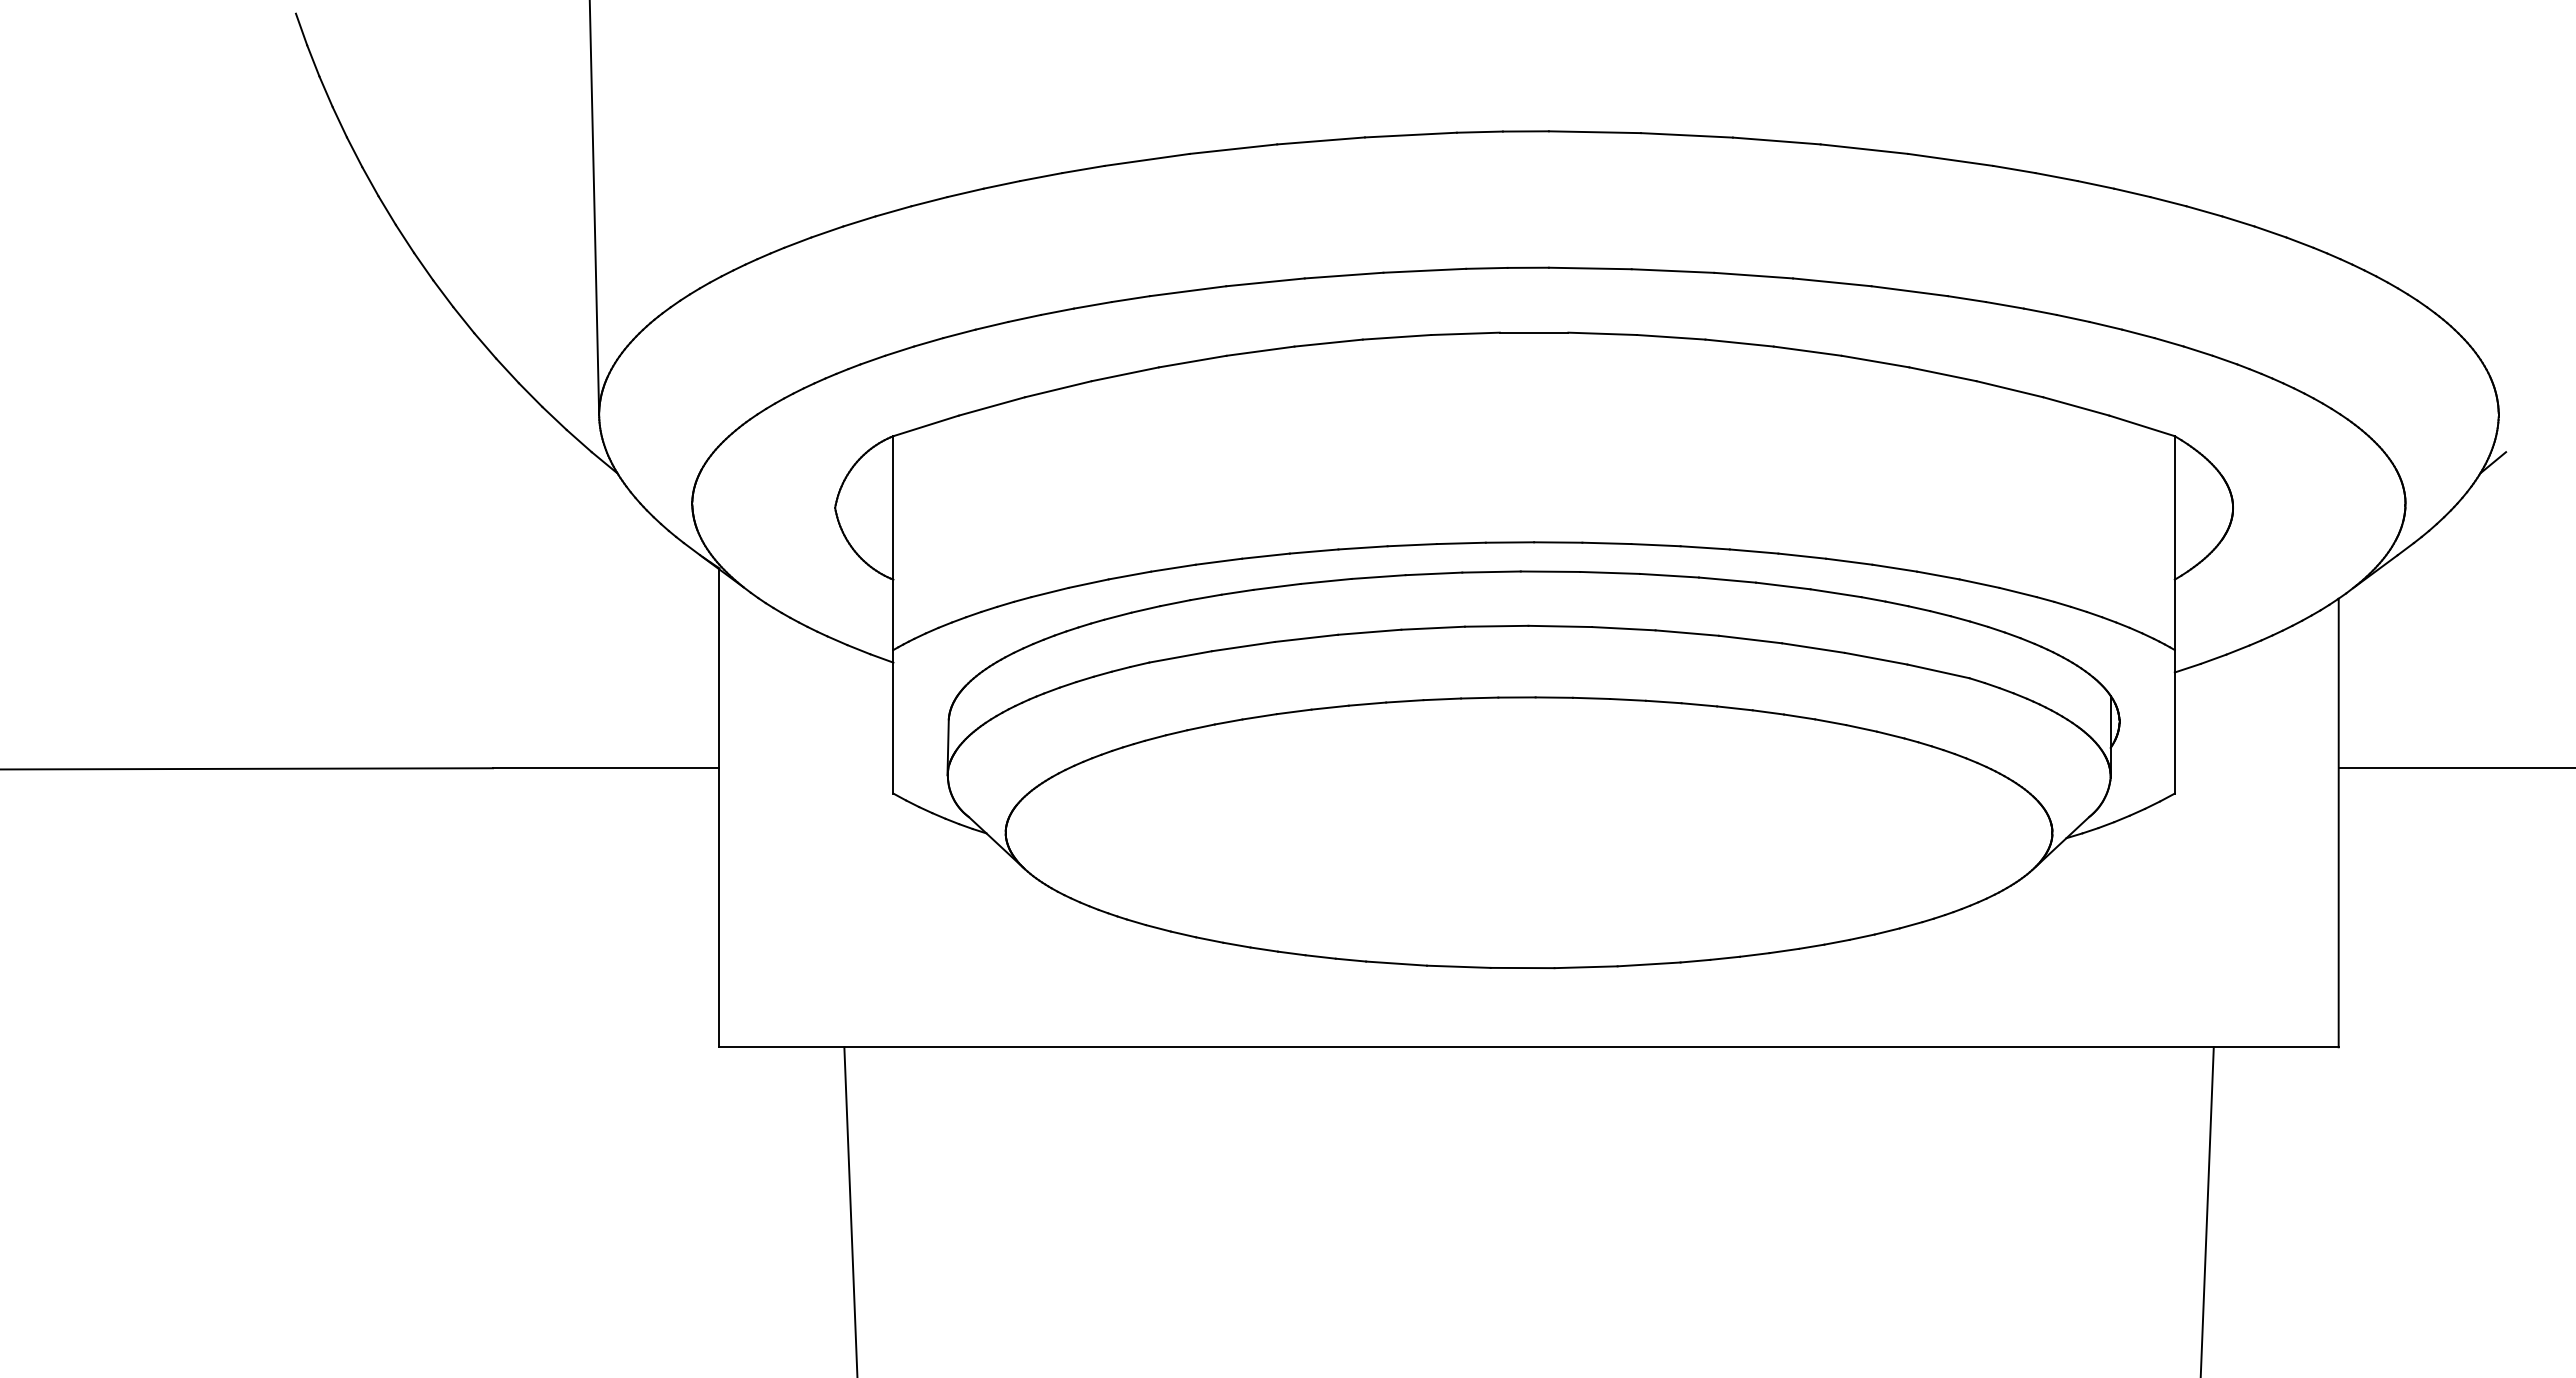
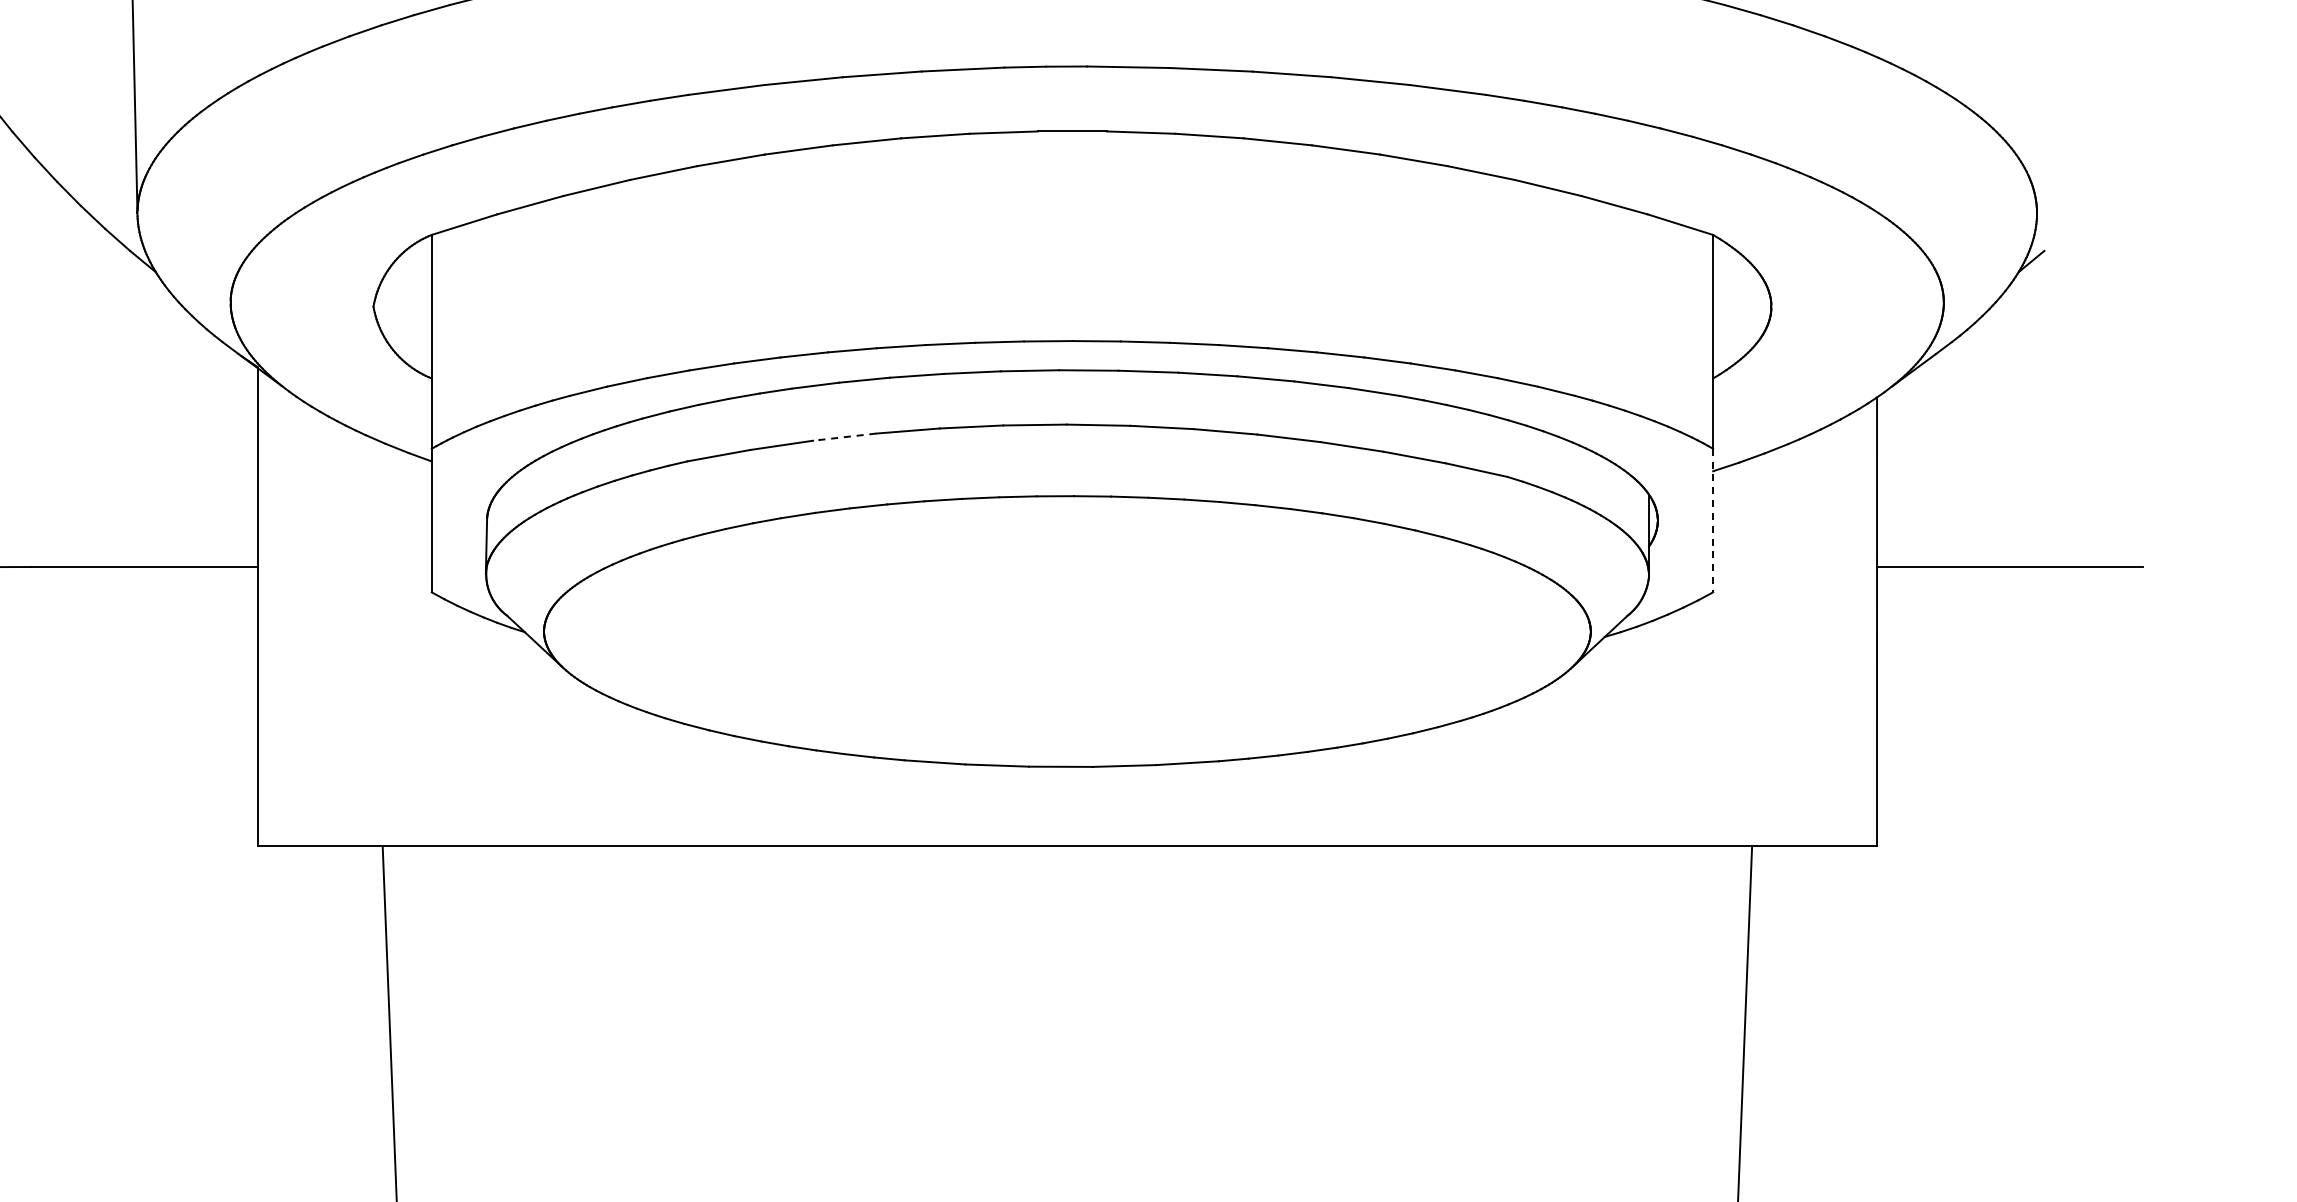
line: (1306, 638) -> (844, 437), solid -> dashed
line: (2174, 721) -> (1712, 520), solid -> dashed

